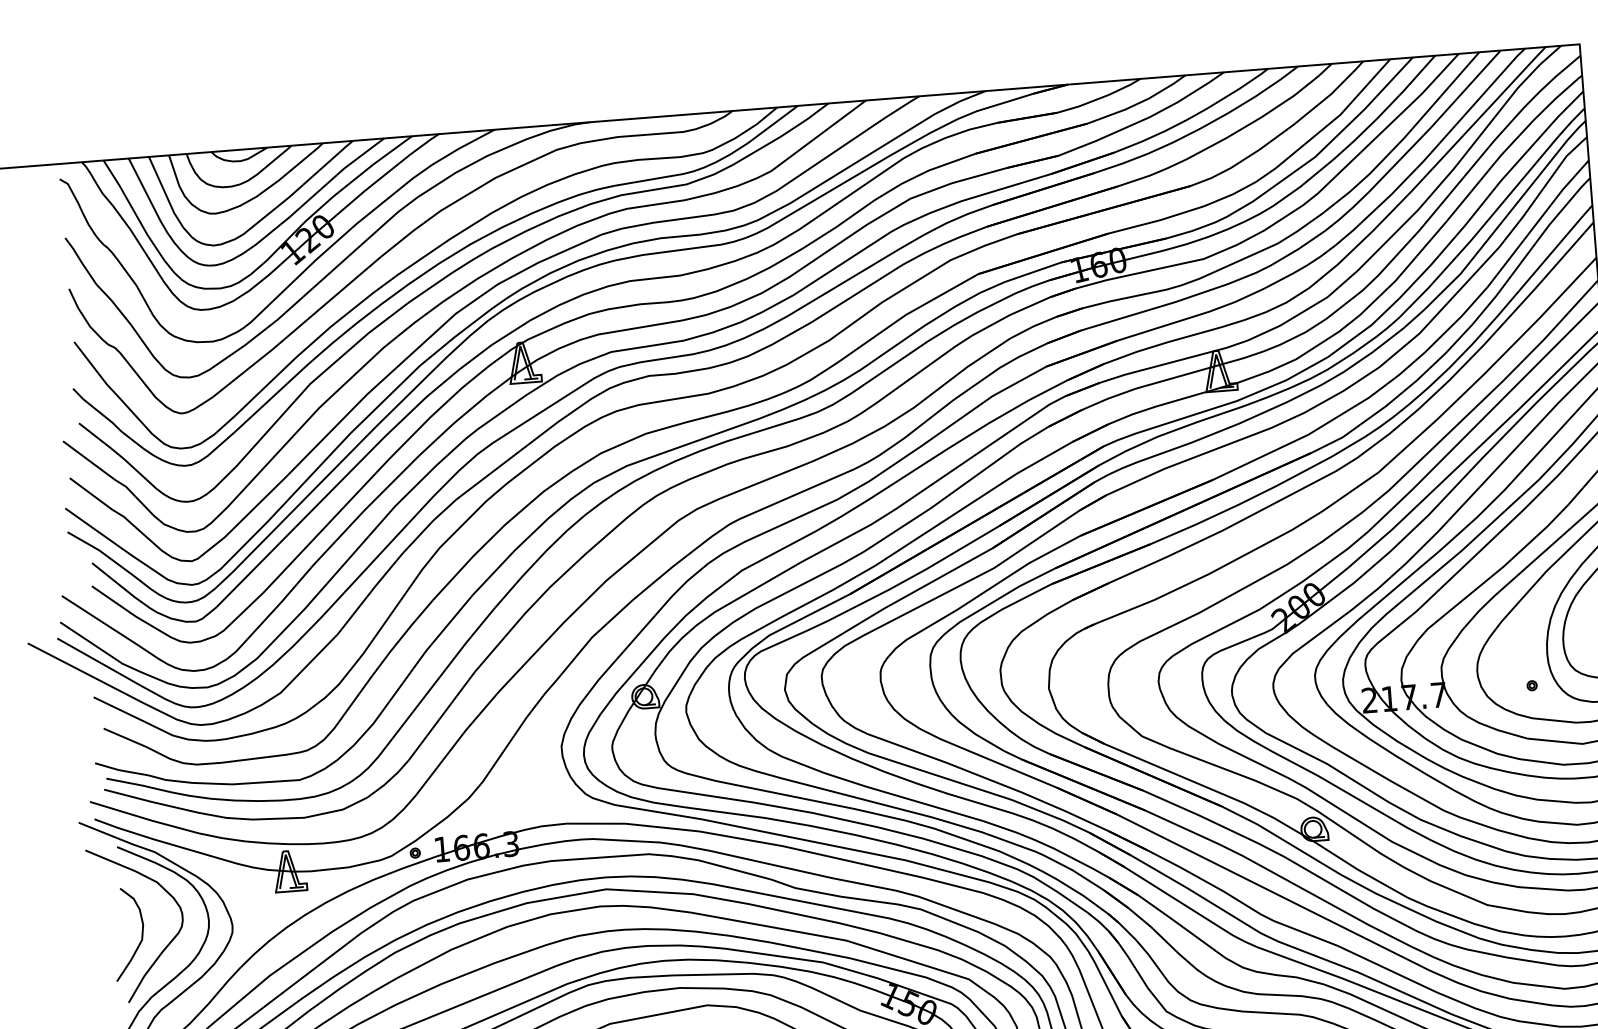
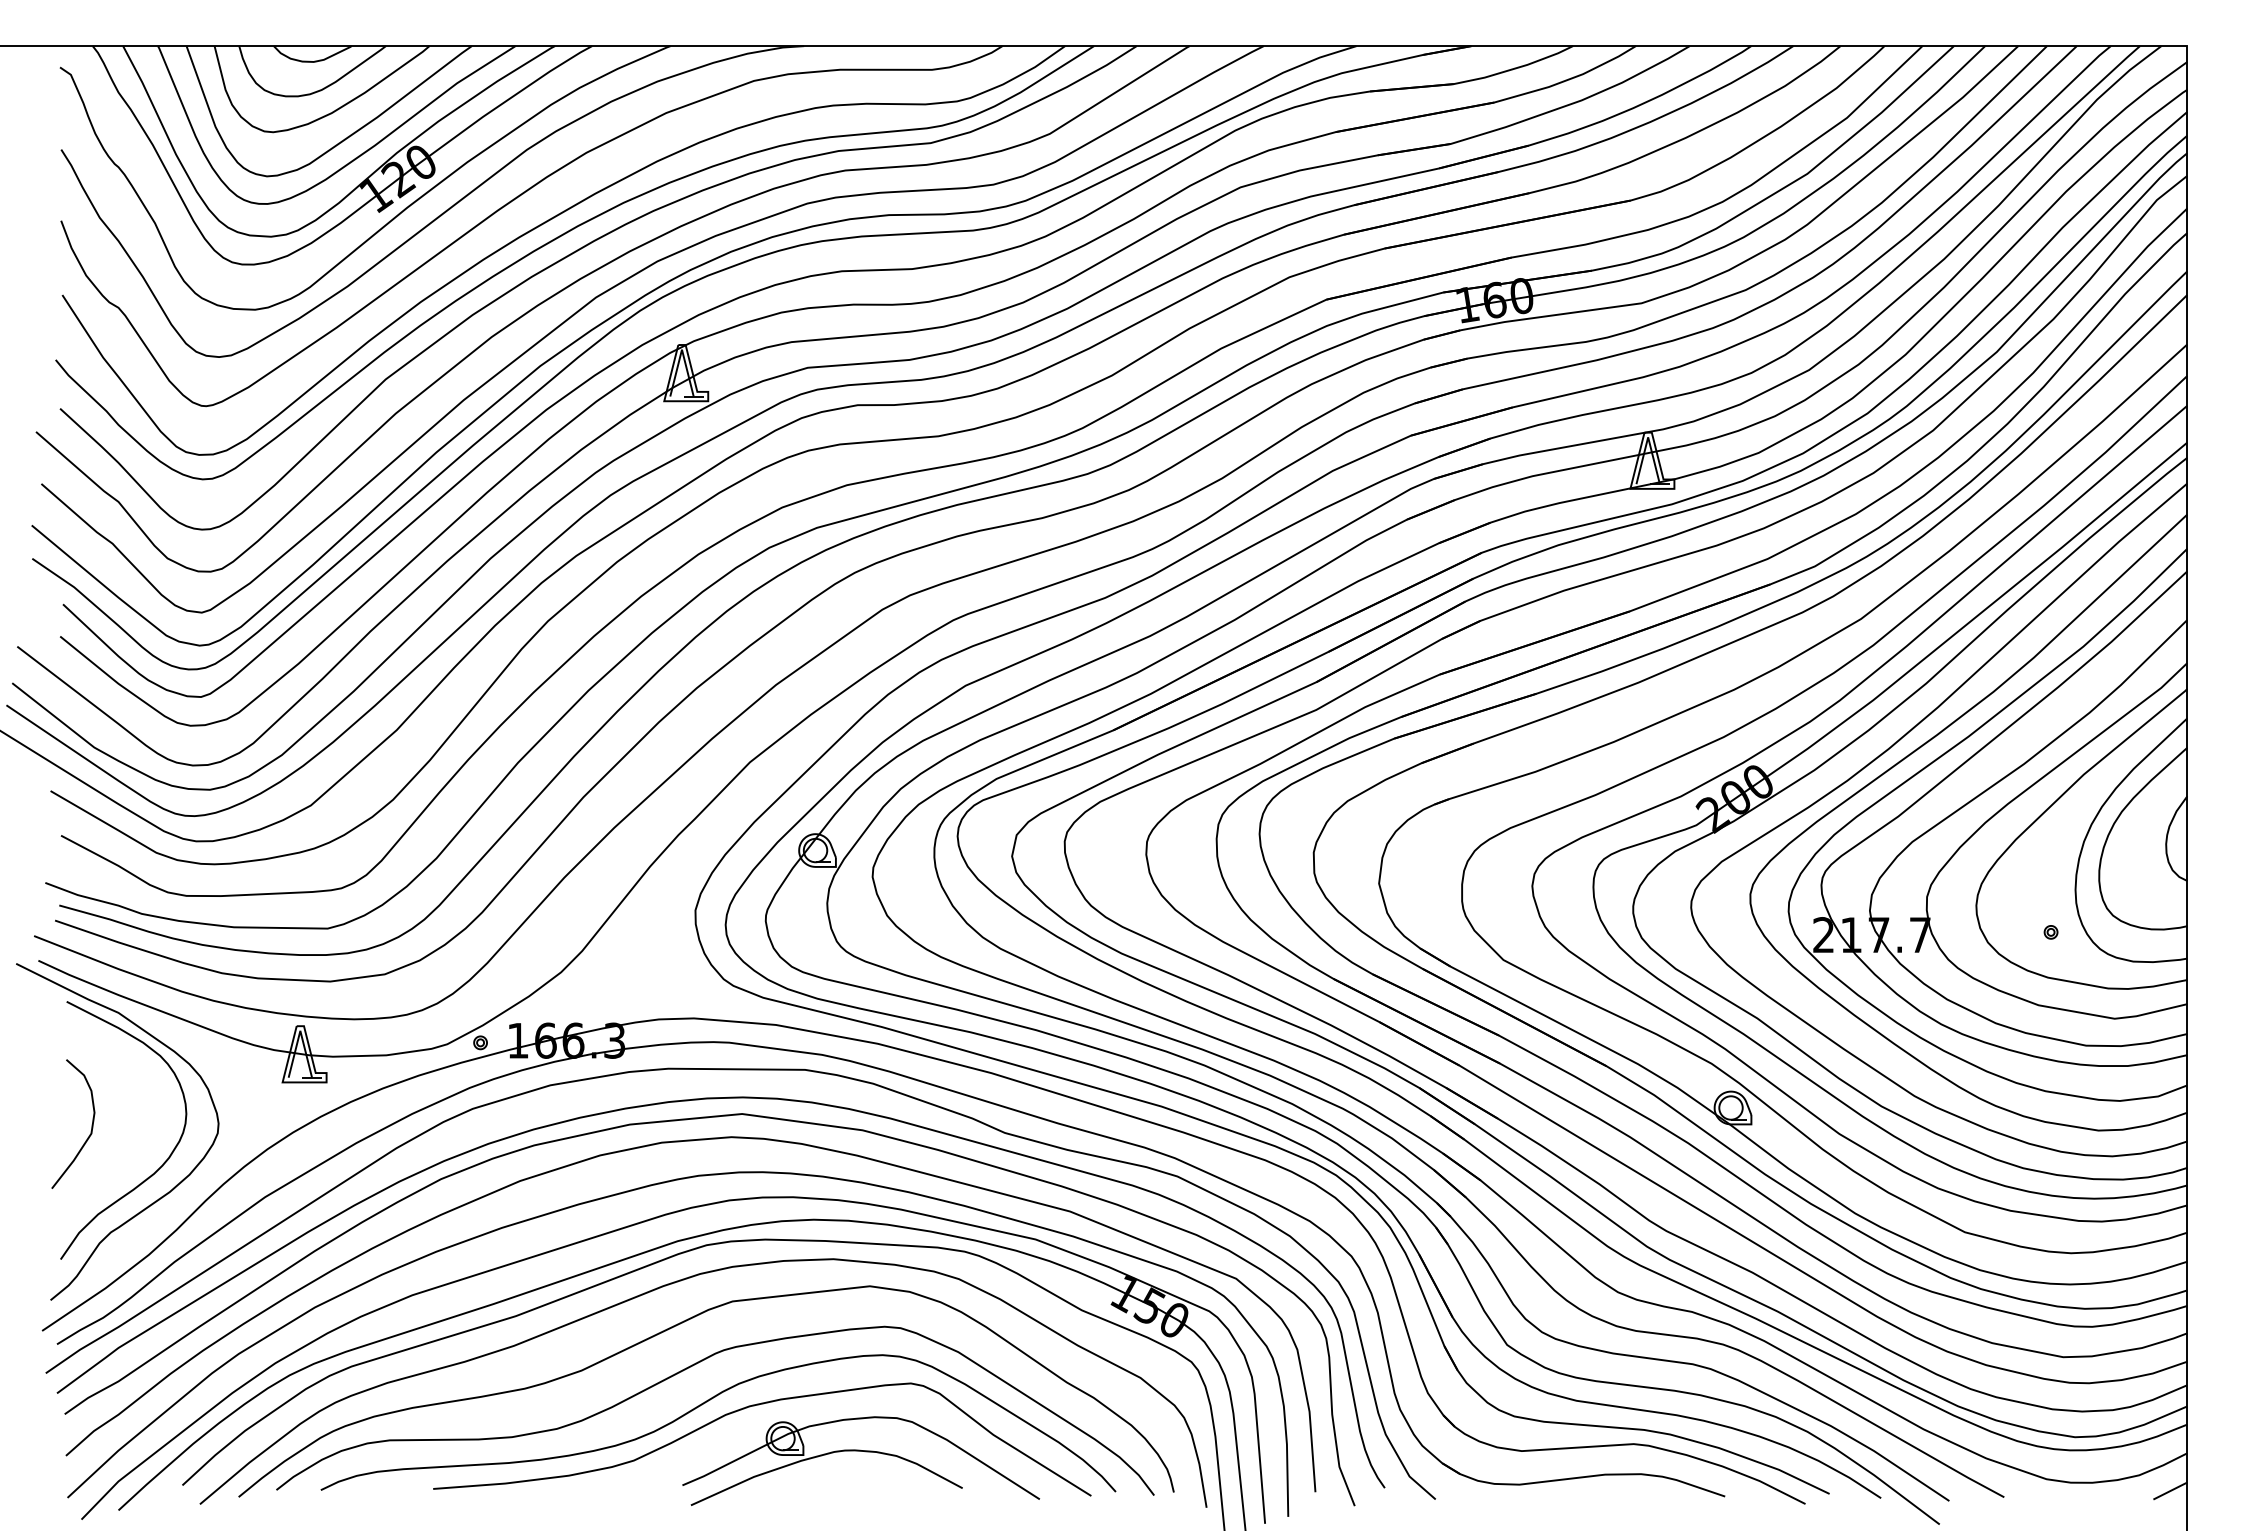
curve: (165, 947) -> (123, 1146), removed

